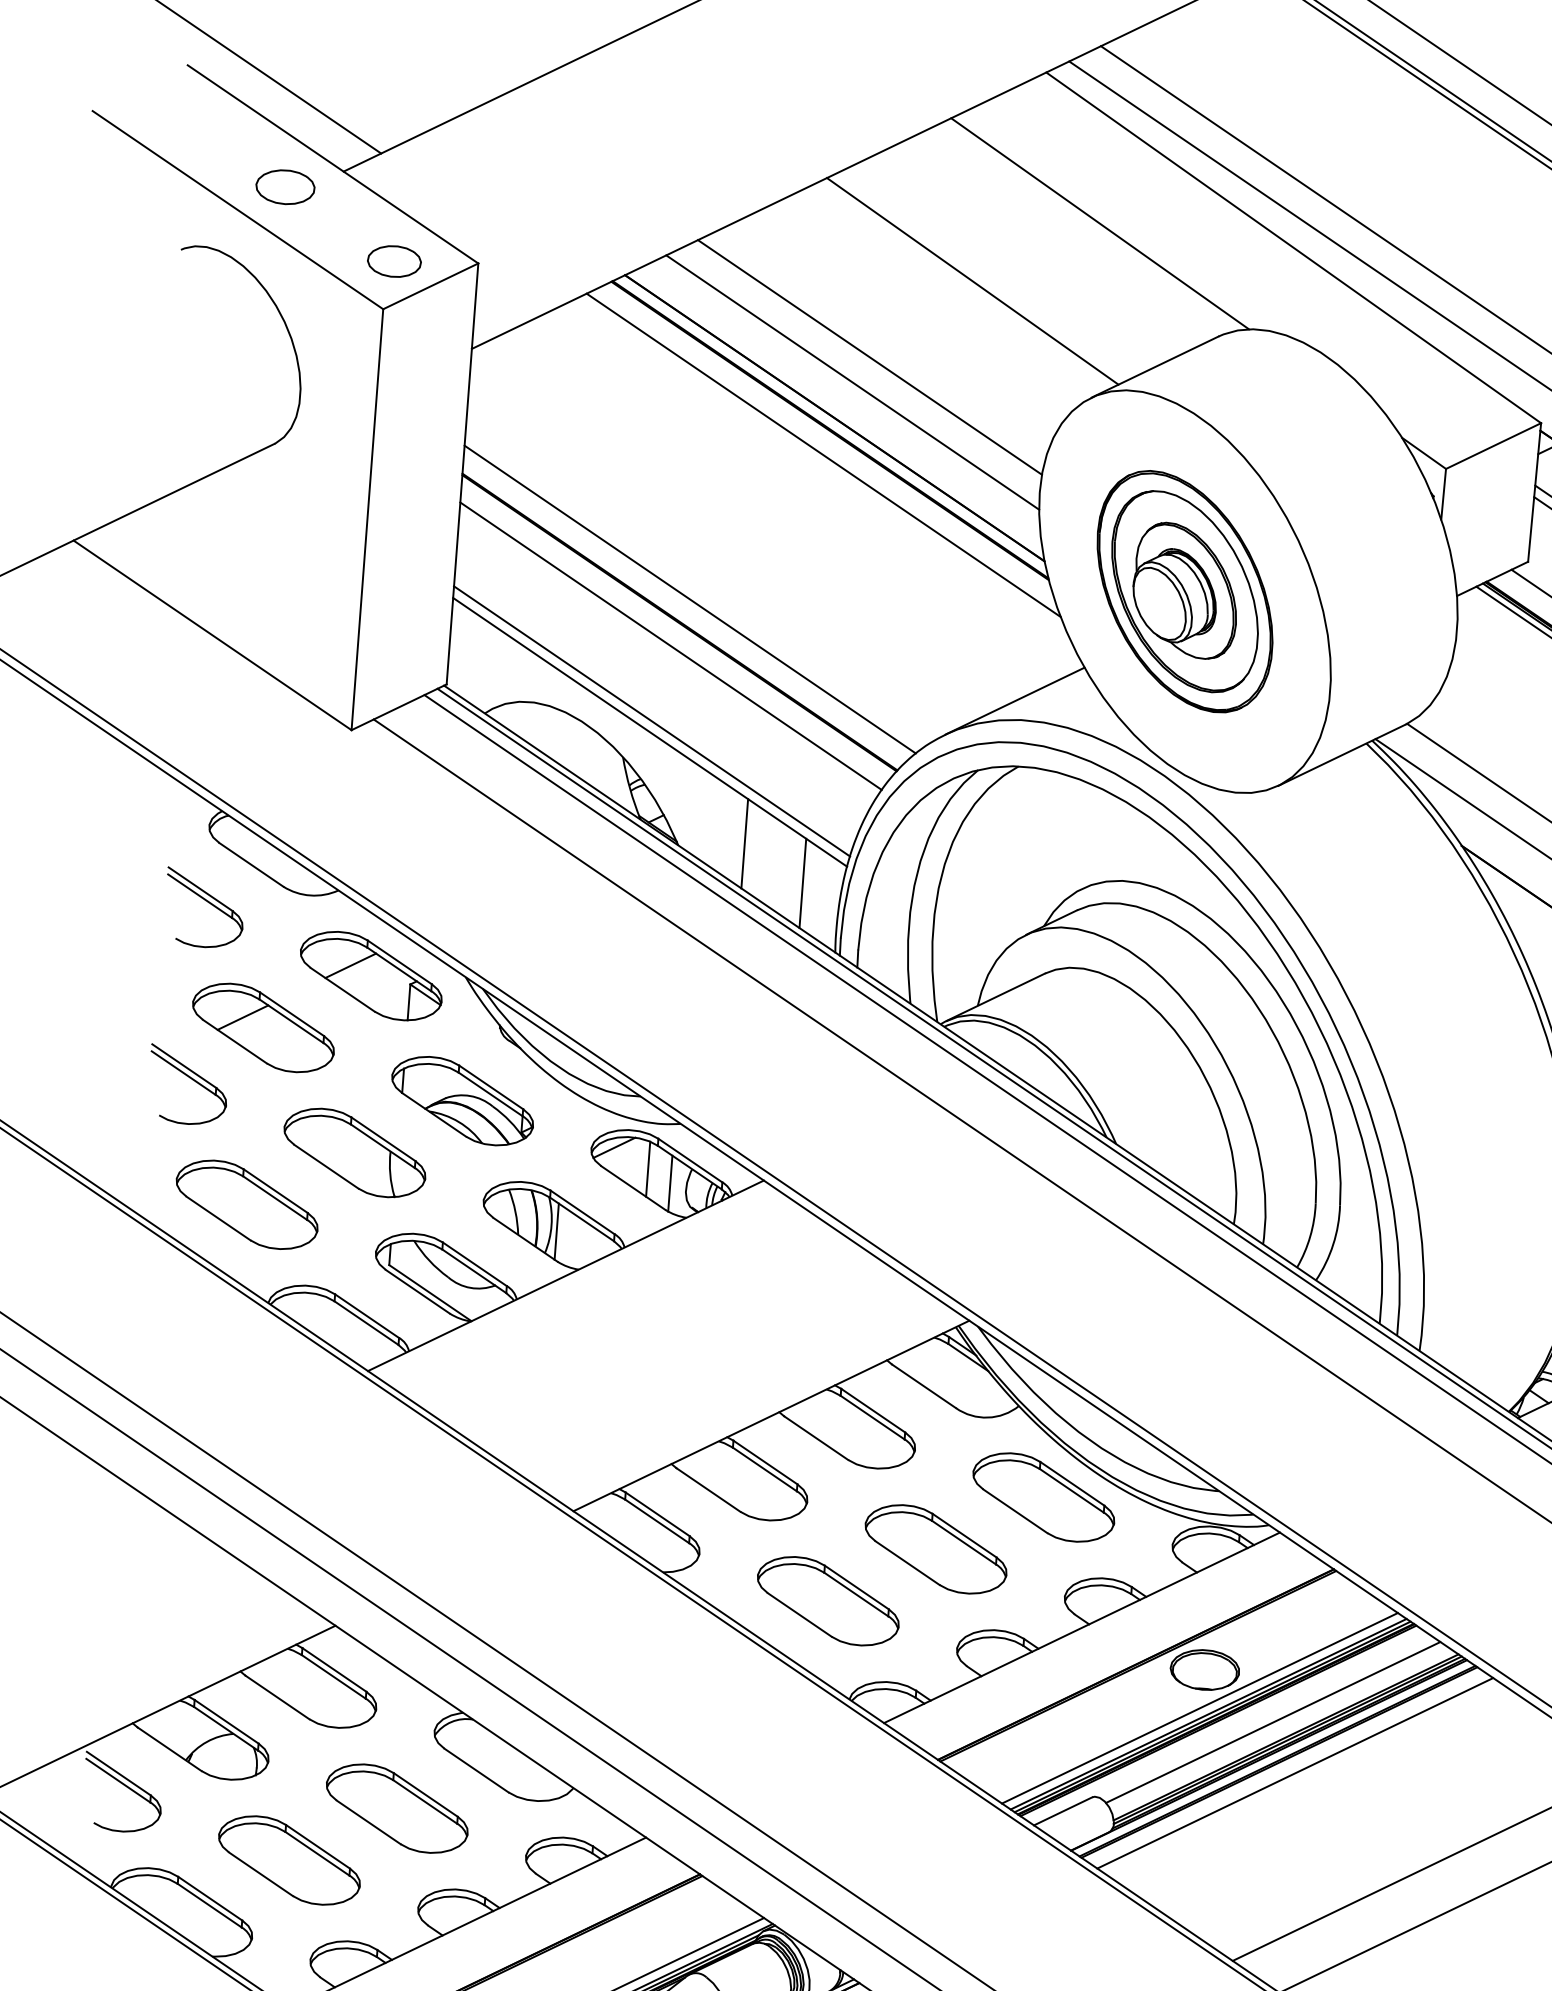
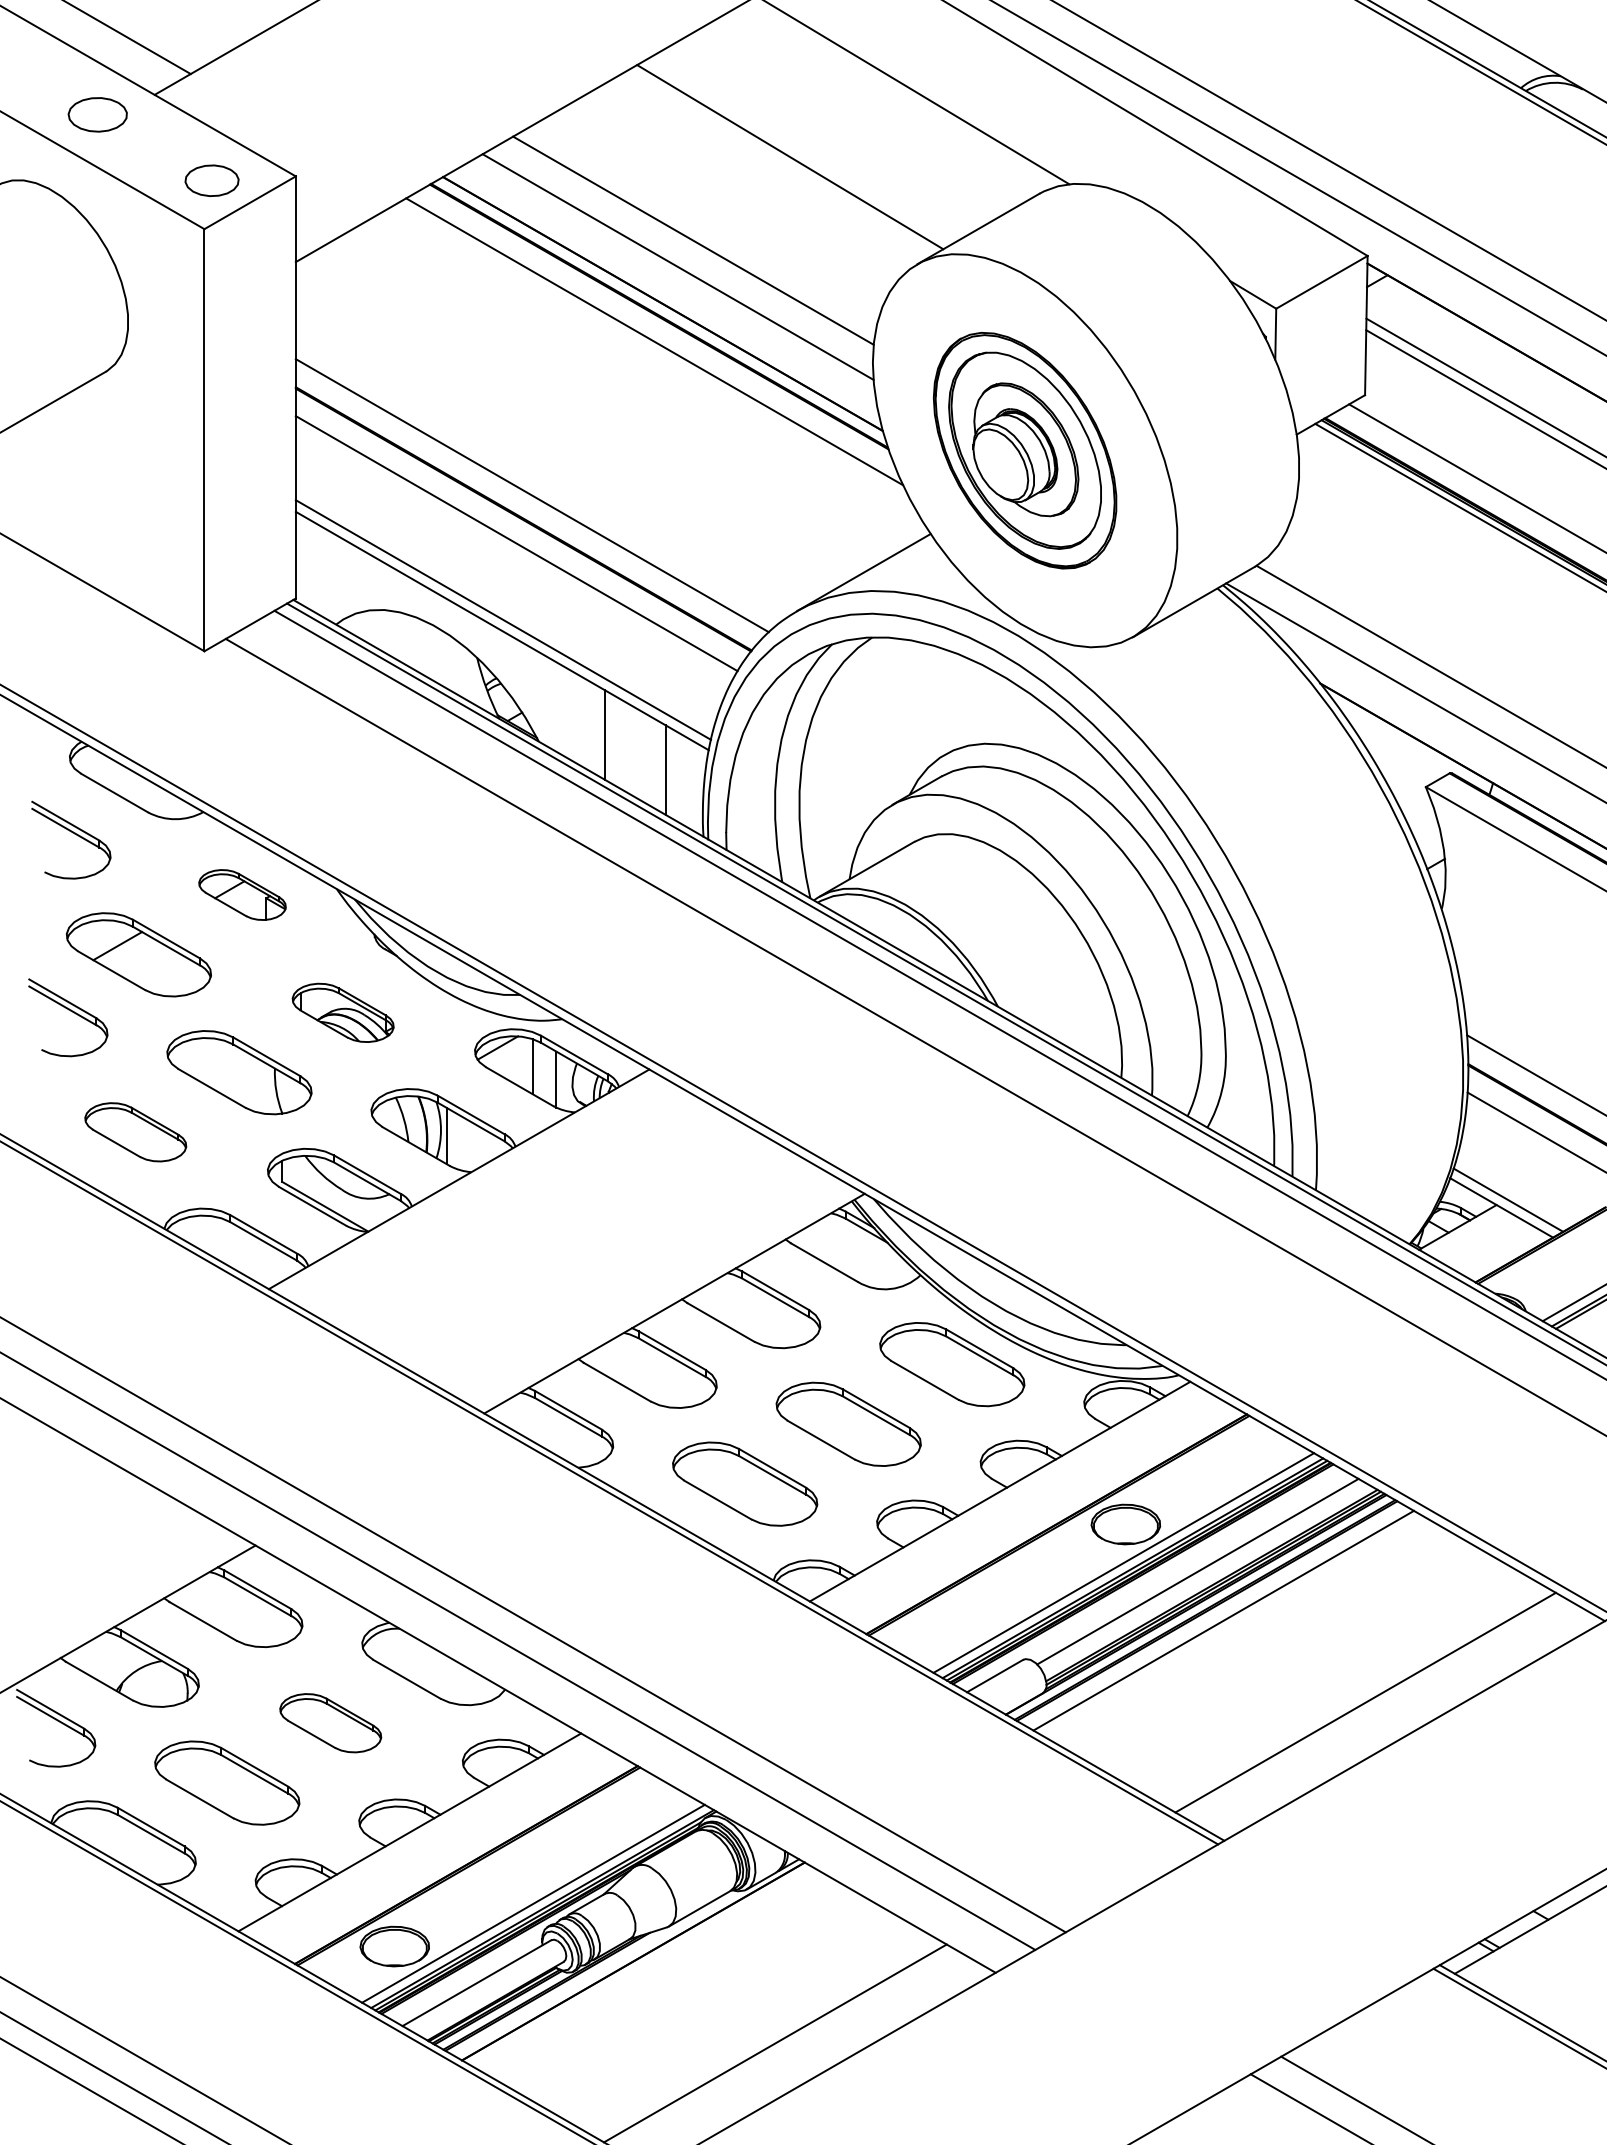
part: (371, 975) -> (242, 894), size x0.6
part: (463, 1100) -> (343, 1012), size x0.7
part: (246, 1203) -> (135, 1131), size x0.7
part: (396, 1807) -> (330, 1722), size x0.7

